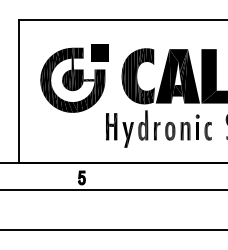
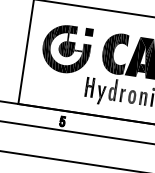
part: (99, 53) -> (88, 32), size x0.62

